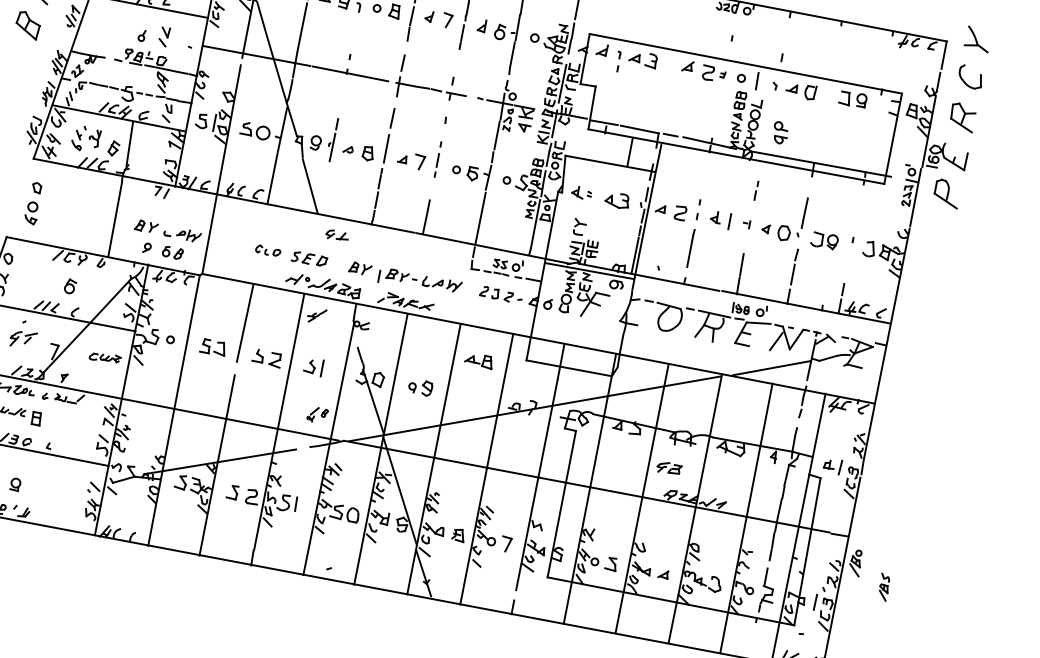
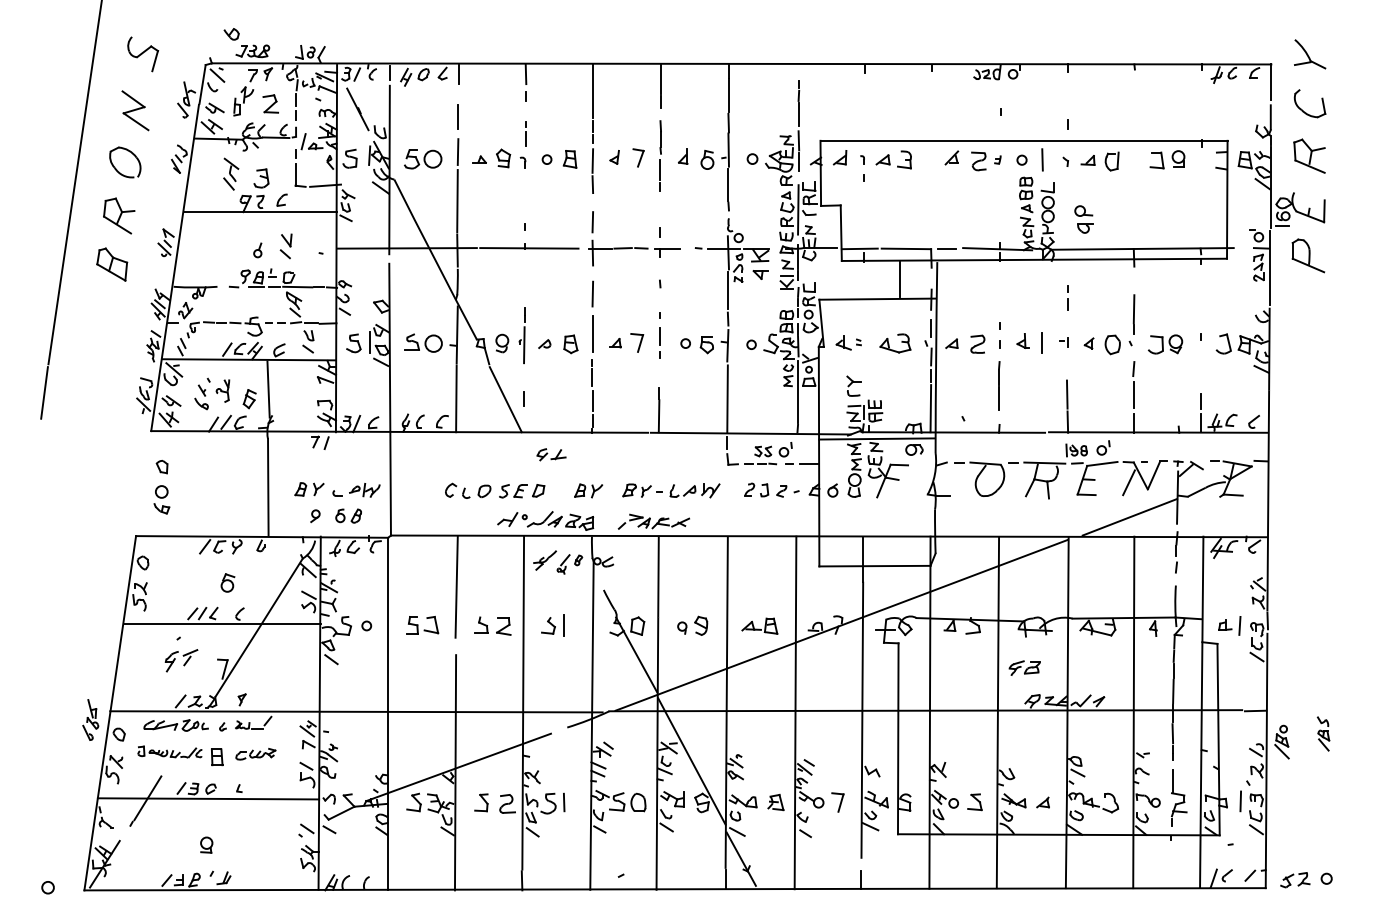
part: (268, 250) -> (468, 490), size x1.43
line: (378, 275) -> (523, 398), moved
part: (104, 357) -> (255, 753), moved
part: (478, 360) -> (759, 625), moved
part: (317, 415) -> (569, 564), moved
part: (884, 586) -> (1323, 733), moved

